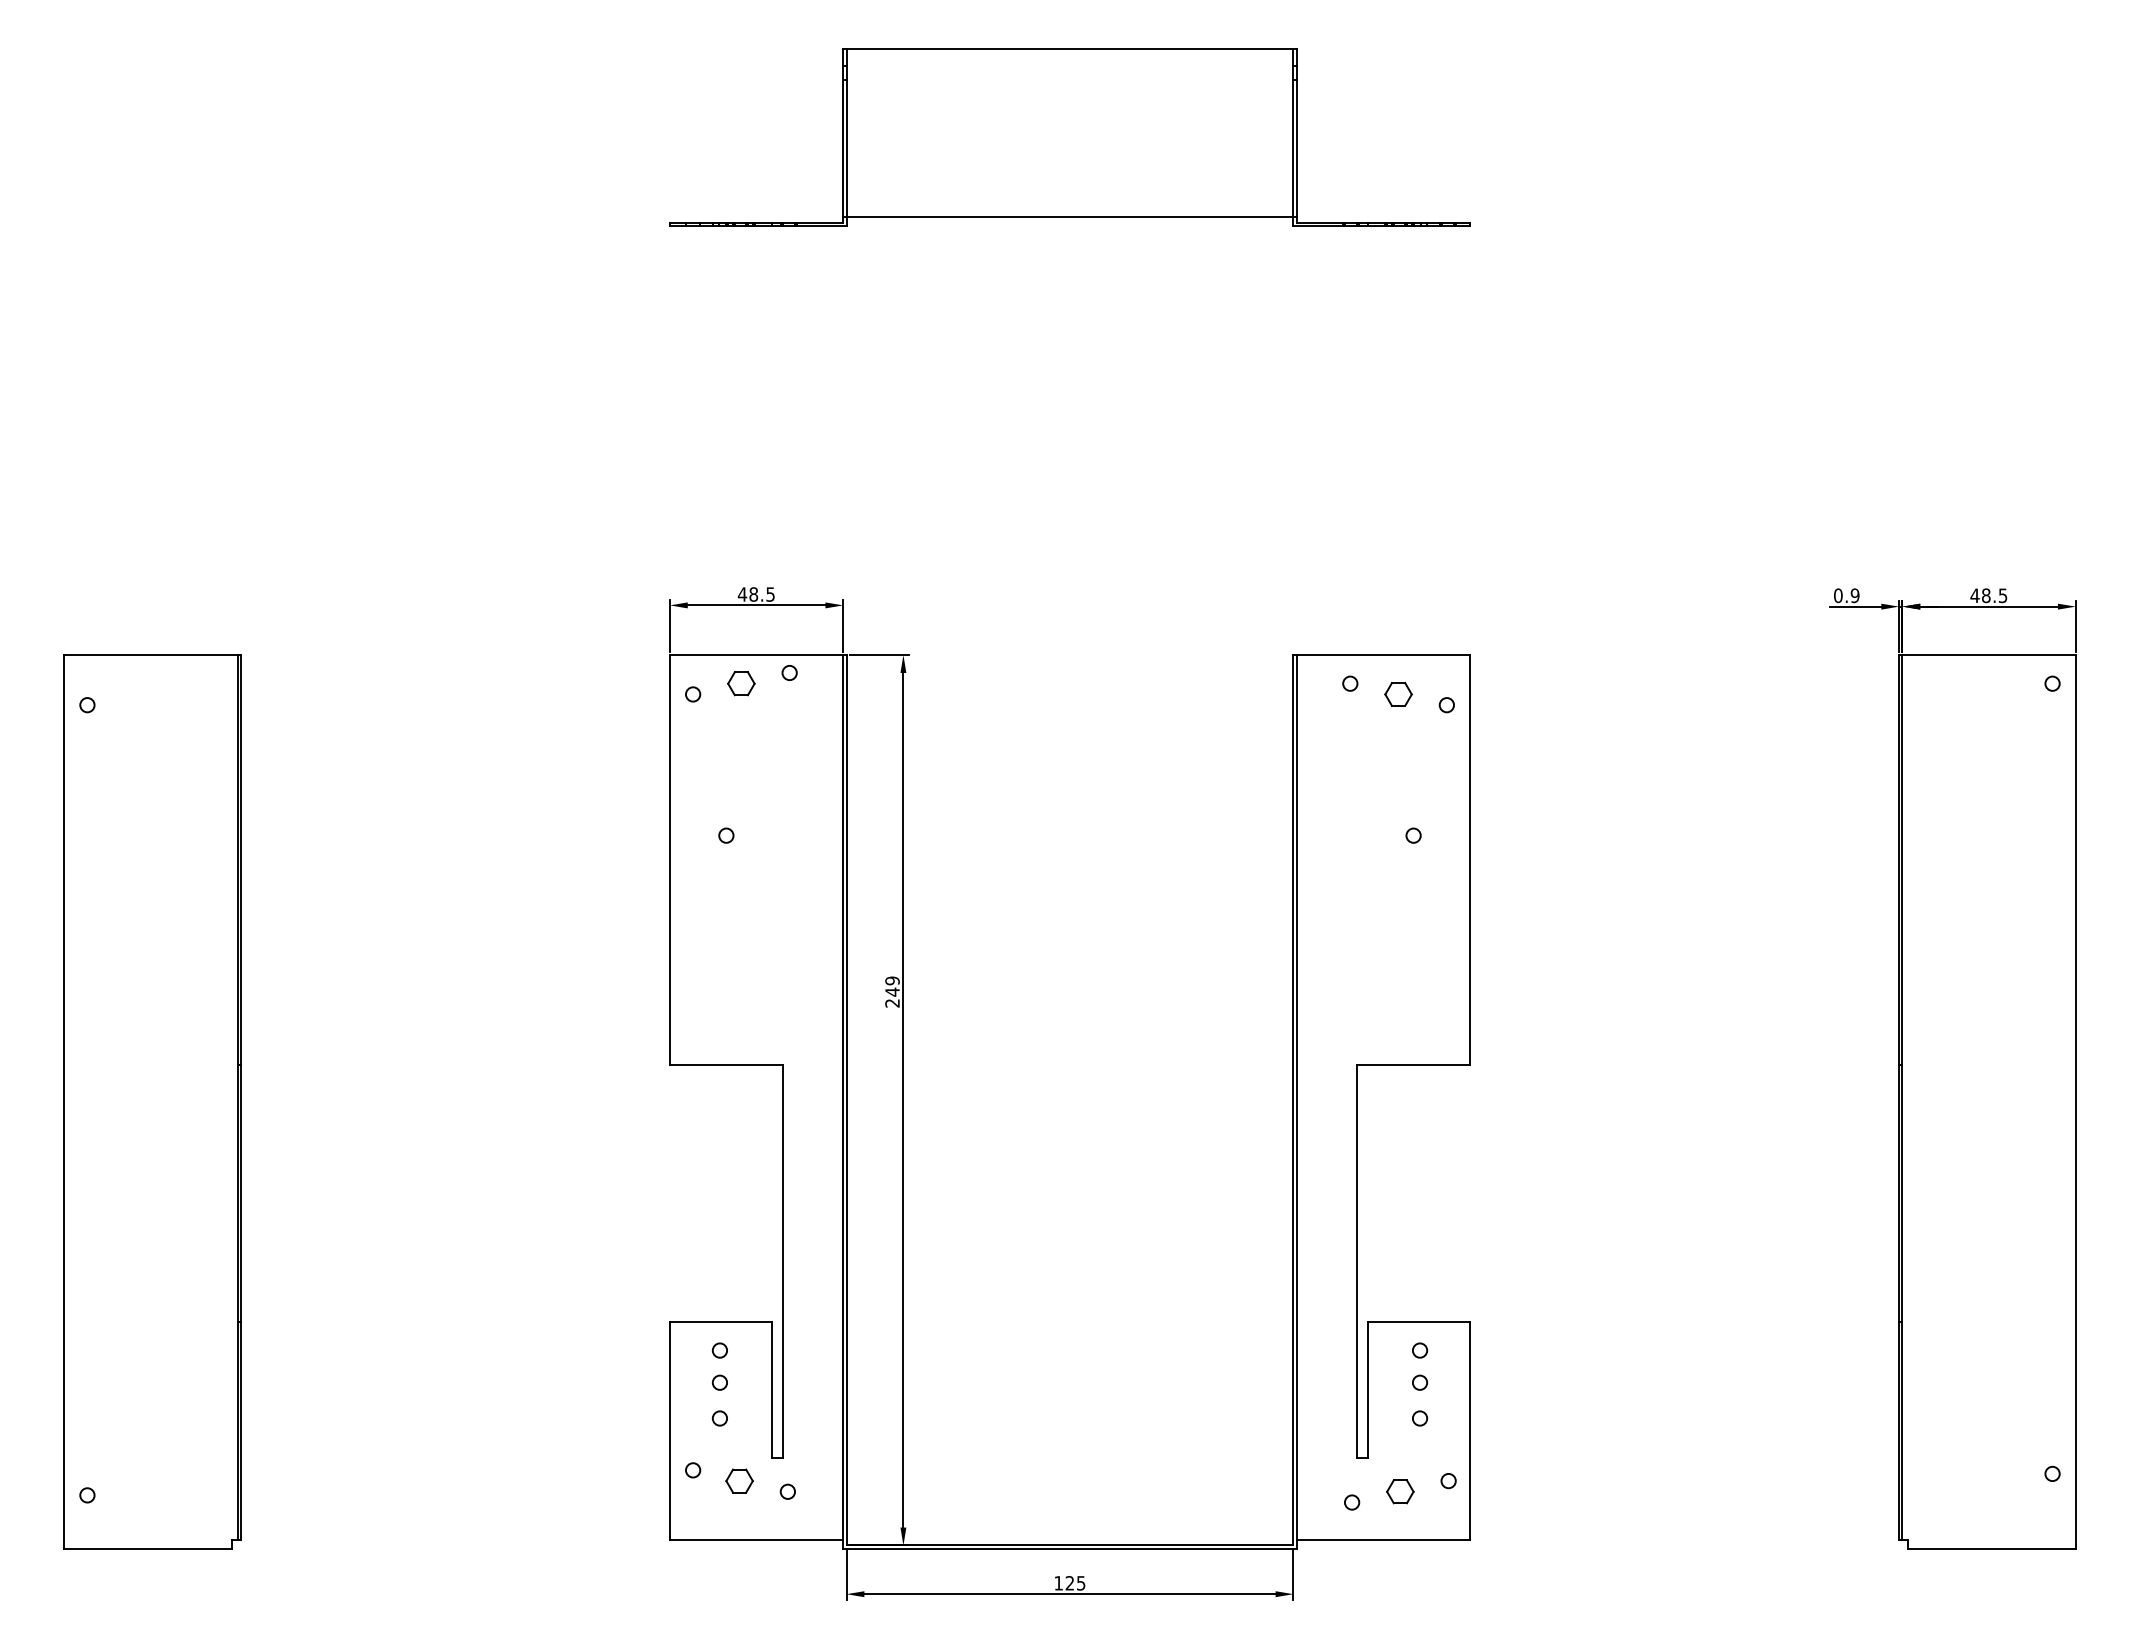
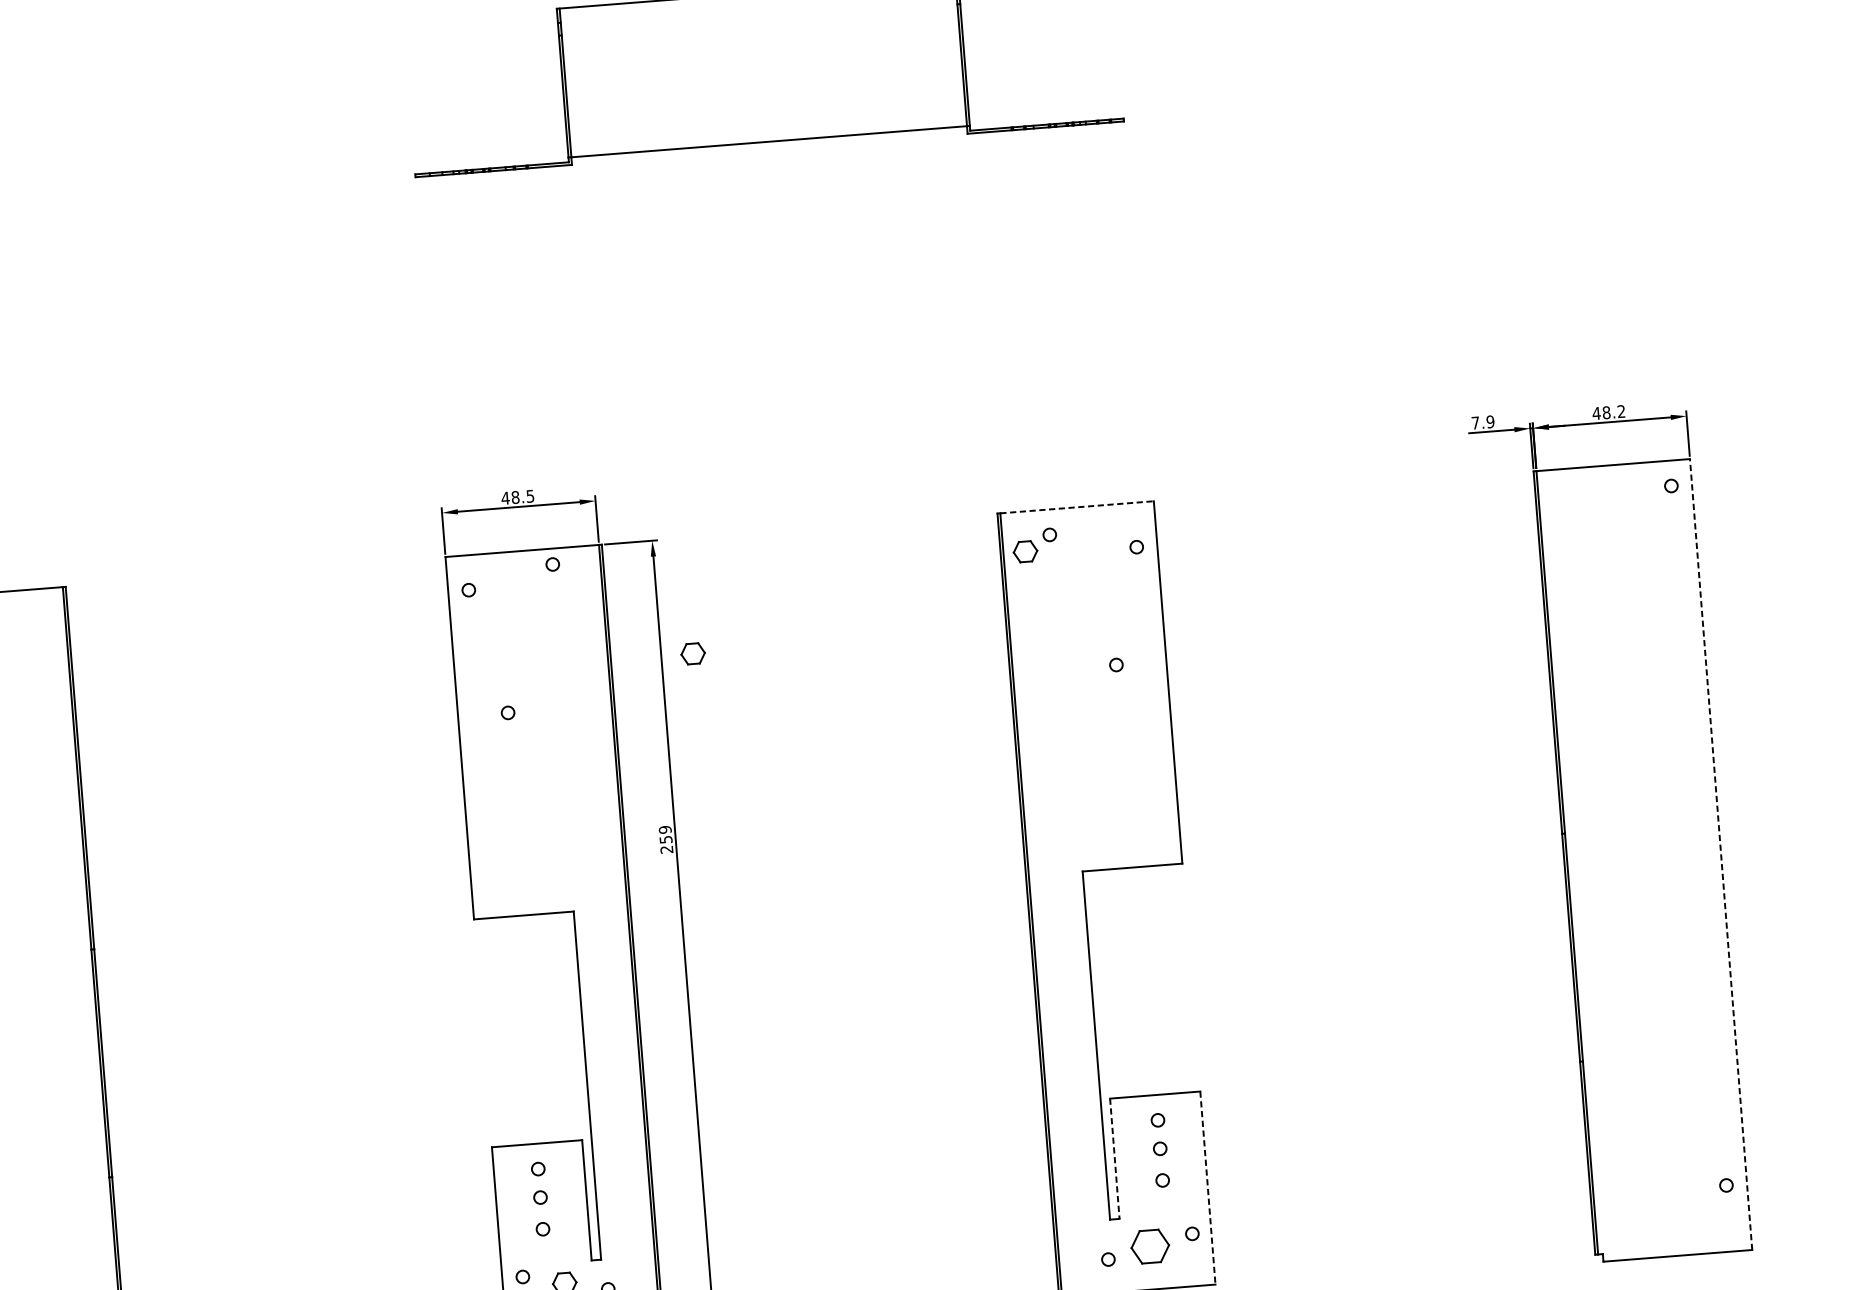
text: (1838, 595) -> (1475, 422), 0.9 -> 7.9
text: (2003, 595) -> (1621, 411), 48.5 -> 48.2
line: (1383, 655) -> (1077, 507), solid -> dashed
part: (741, 683) -> (693, 653), moved
part: (1398, 694) -> (1025, 551), moved
text: (892, 991) -> (665, 839), 249 -> 259
line: (2075, 1101) -> (1720, 854), solid -> dashed
line: (1368, 1389) -> (1115, 1158), solid -> dashed
line: (1470, 1431) -> (1208, 1188), solid -> dashed
part: (1400, 1491) -> (1150, 1246), size x1.6

